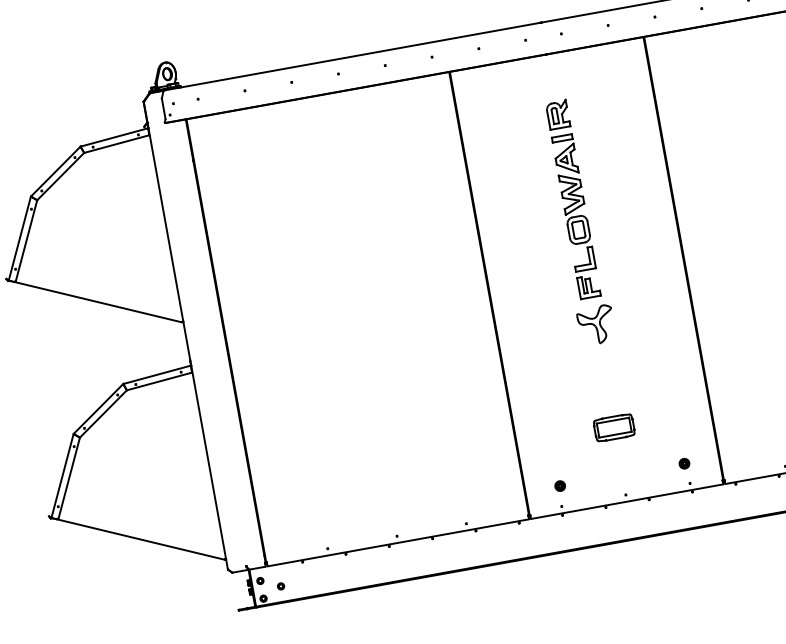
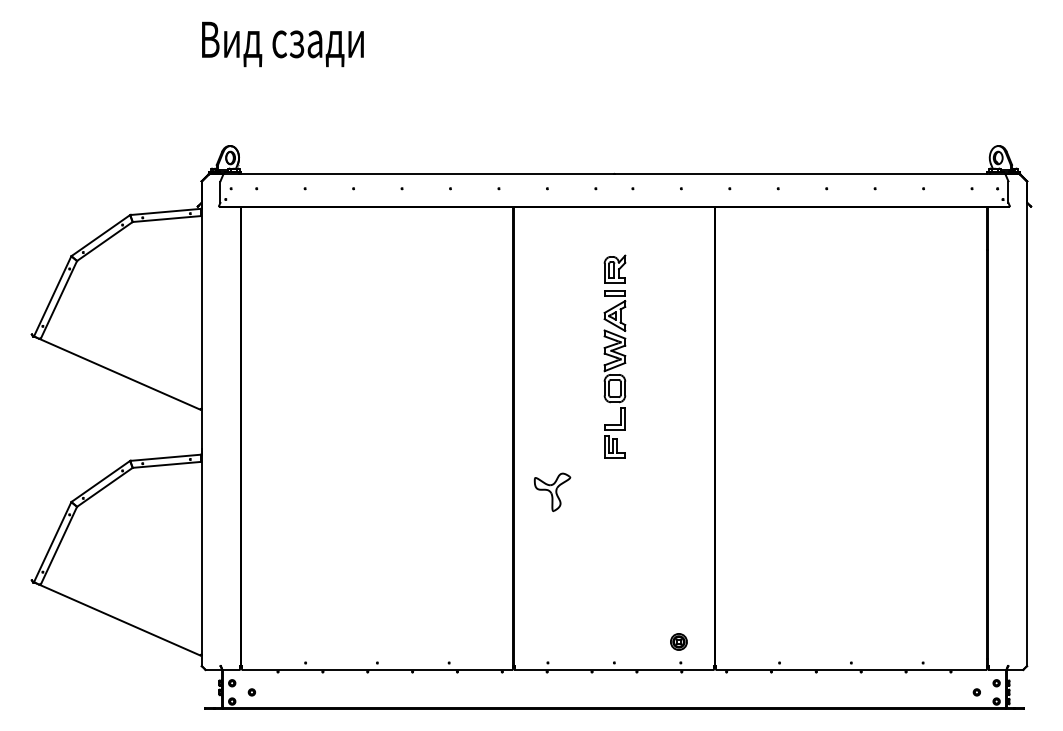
part: (596, 324) -> (552, 491), moved
part: (613, 427) -> (614, 593), removed
part: (684, 464) -> (678, 642), size x1.6
part: (559, 486) -> (549, 642), removed

